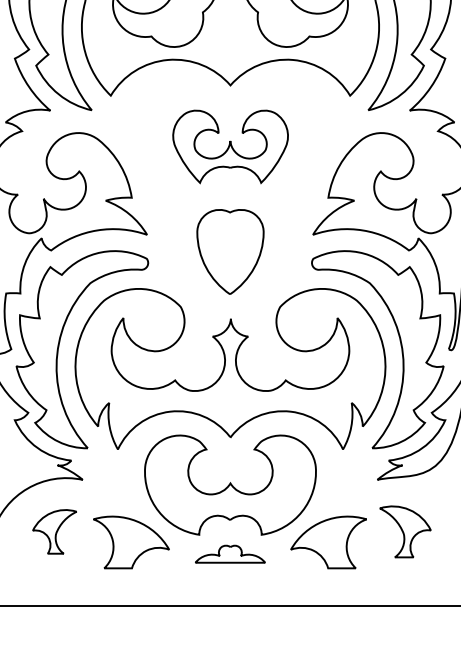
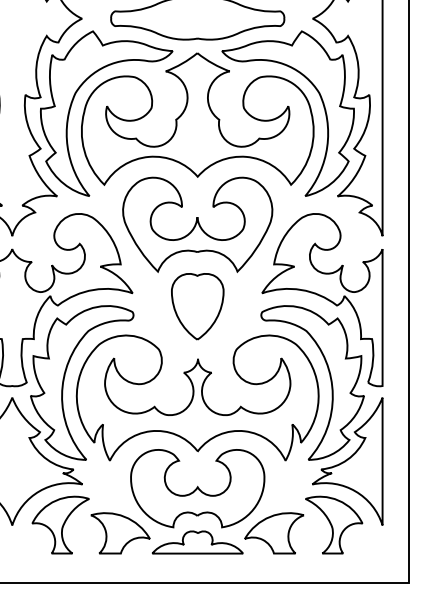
part: (230, 146) -> (197, 224), size x1.67
part: (54, 531) -> (60, 524), size x1.67
part: (405, 531) -> (334, 524), size x1.43
part: (230, 554) -> (197, 542), size x1.67

